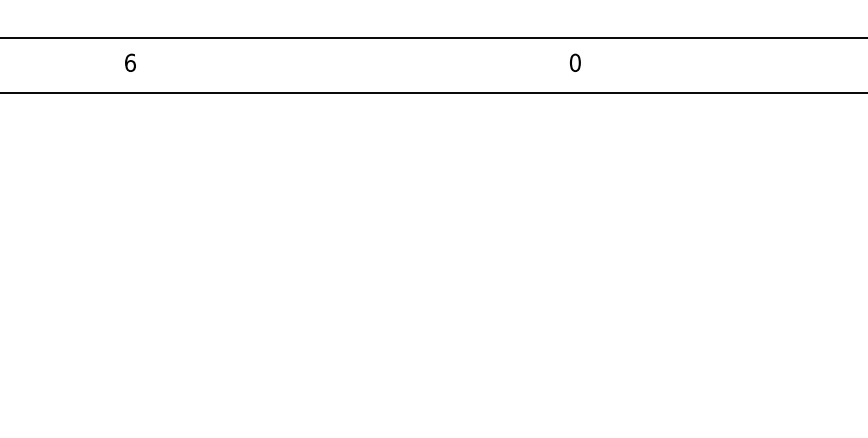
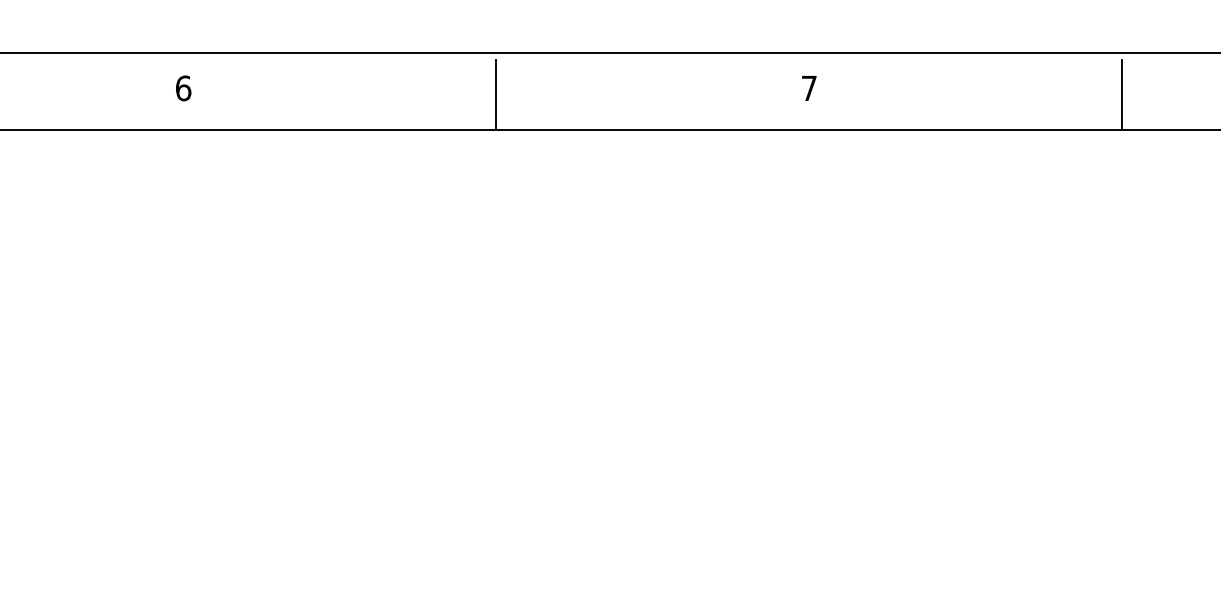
text: (574, 62) -> (808, 87), 0 -> 7
line: (352, 67) -> (495, 94), added
line: (797, 67) -> (1121, 94), added

